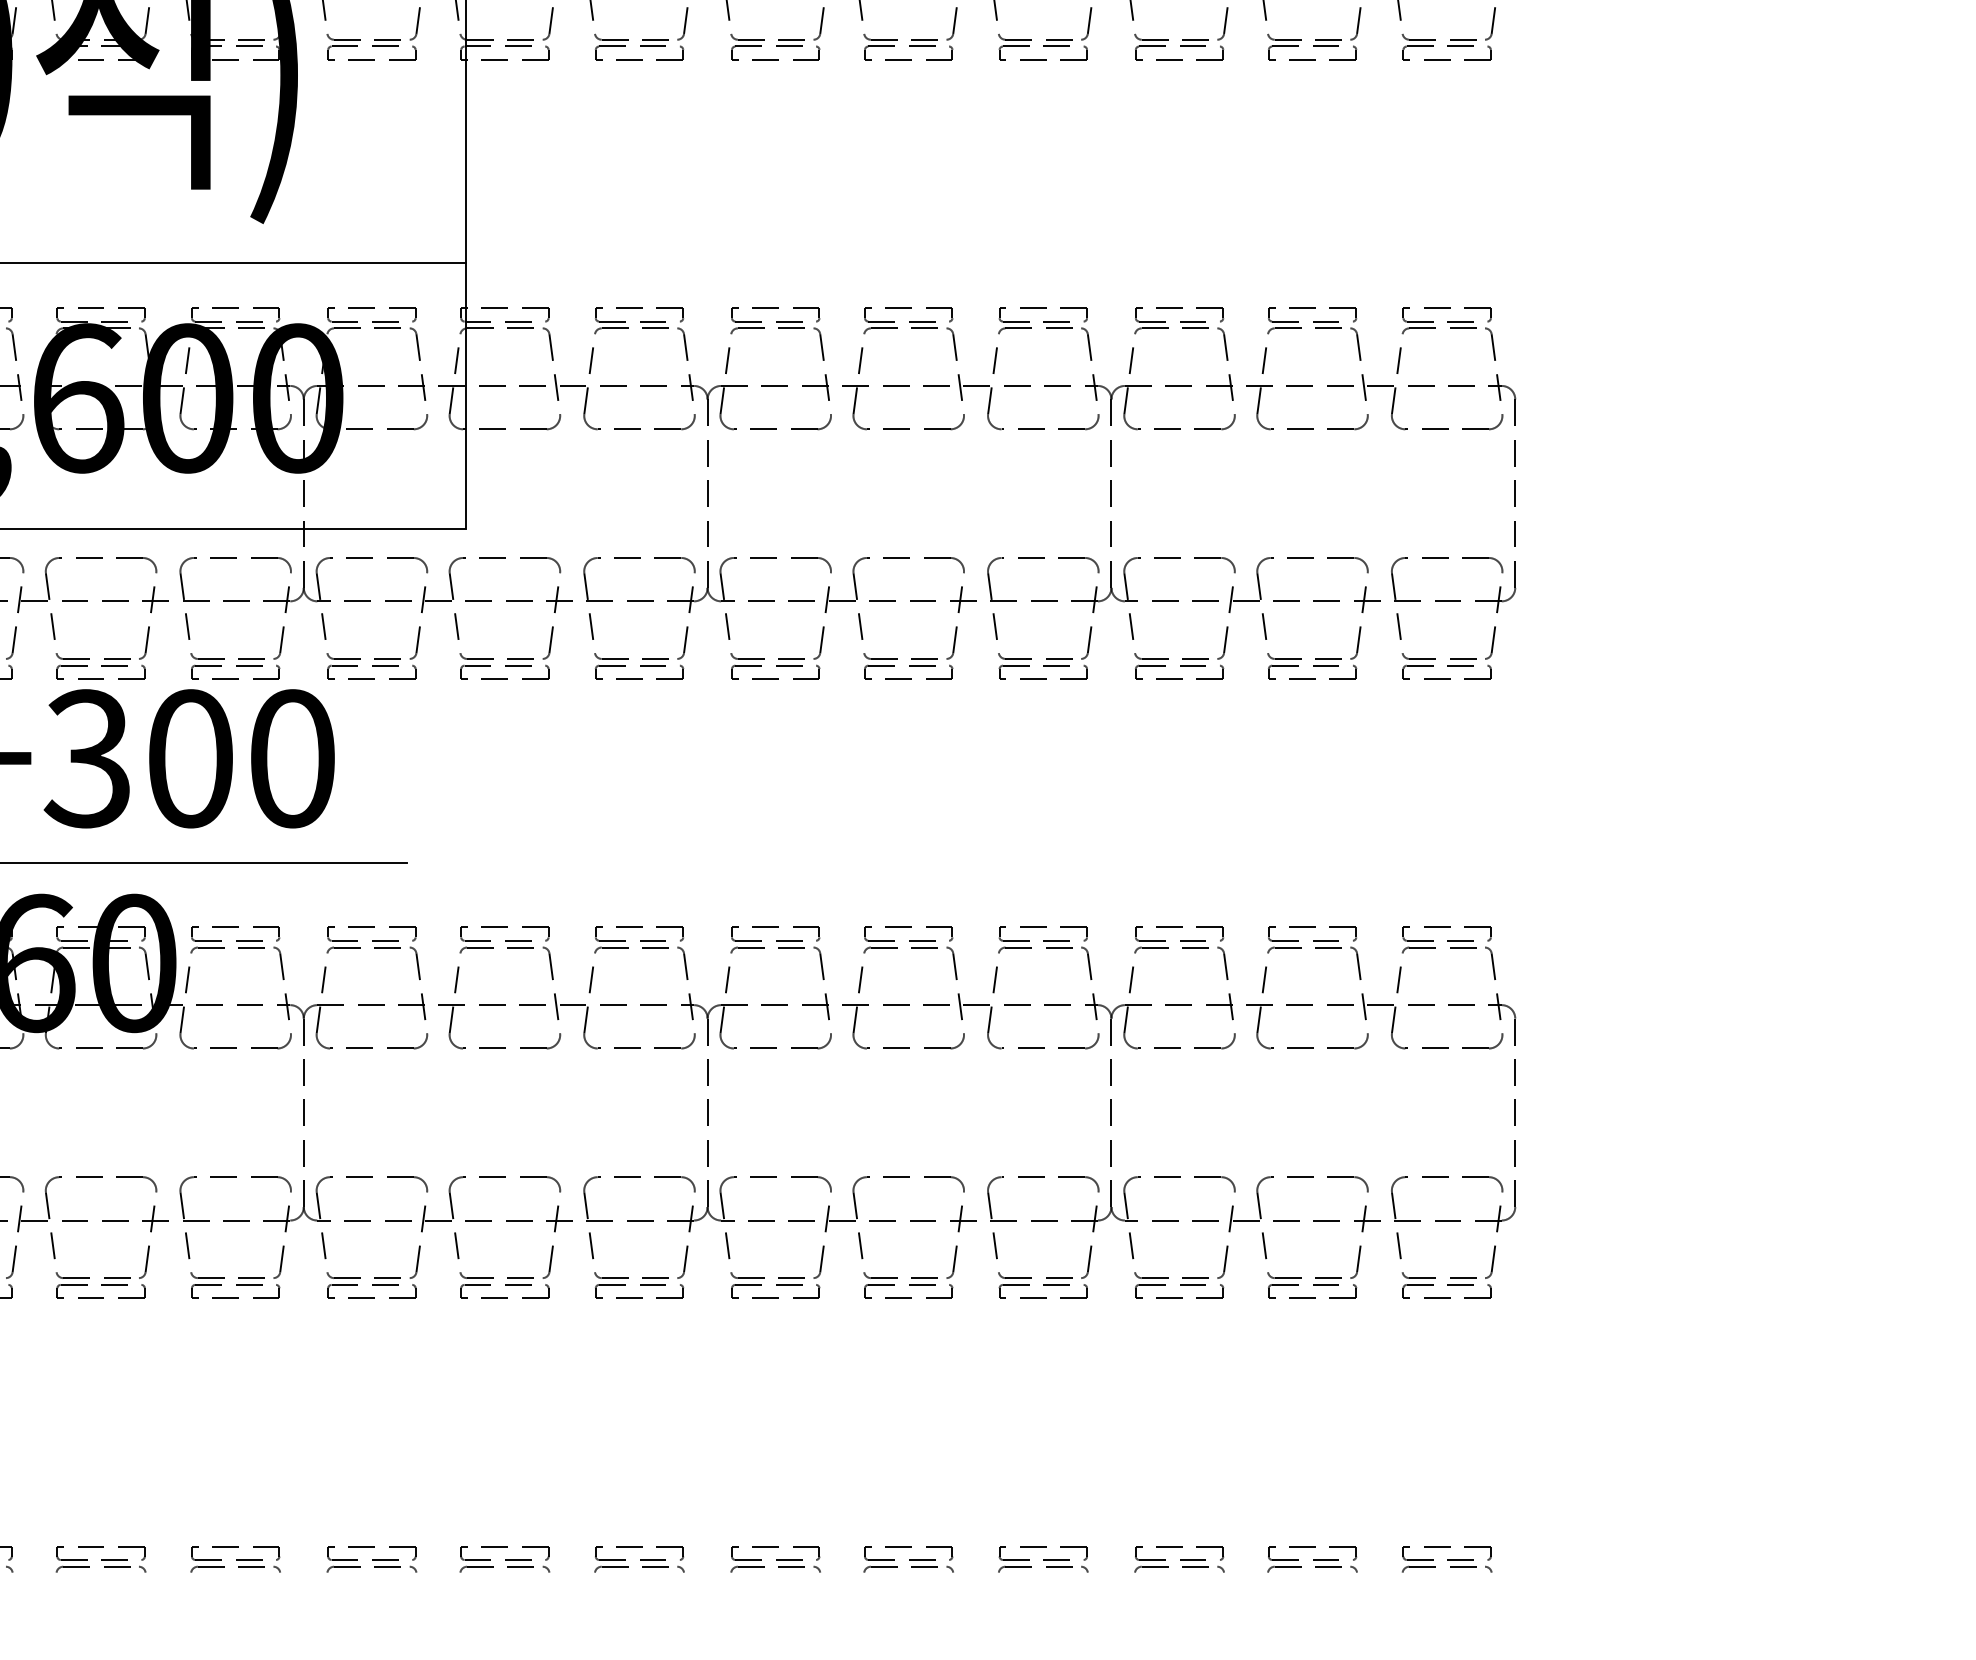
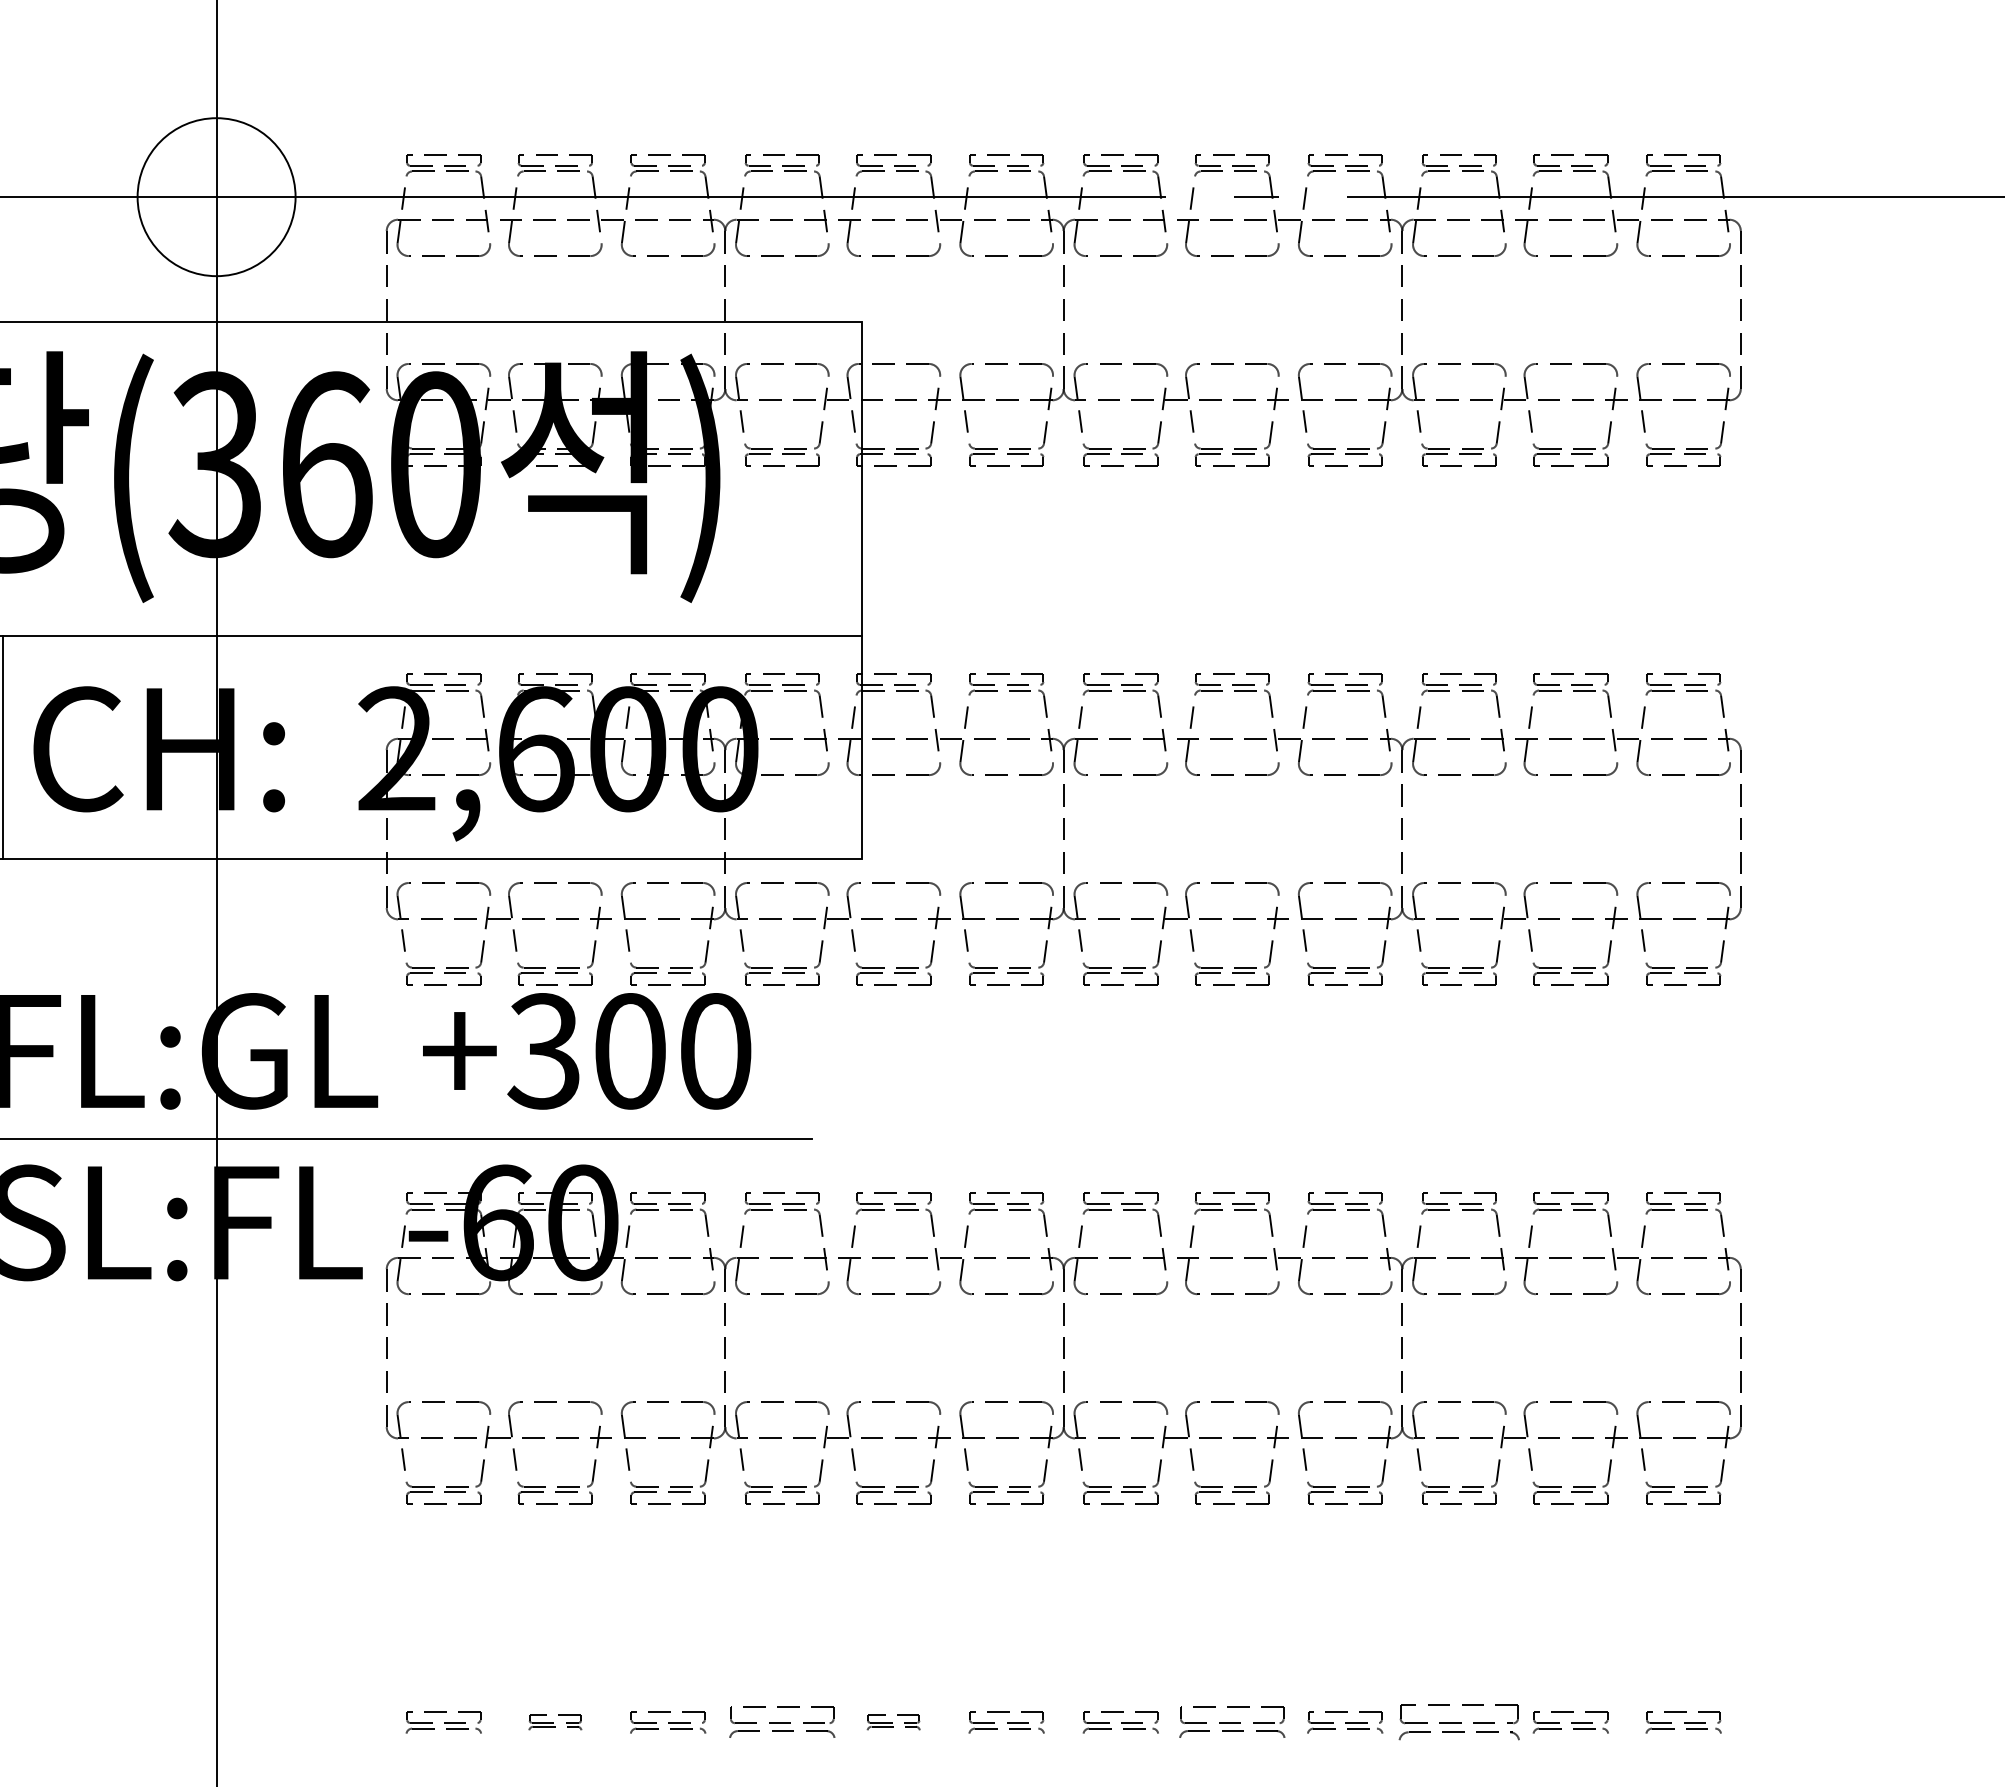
part: (101, 1559) -> (555, 1722), size x0.7
part: (372, 1559) -> (782, 1722), size x1.4
part: (504, 1559) -> (893, 1722), size x0.7
part: (908, 1559) -> (1232, 1722), size x1.4
part: (1179, 1559) -> (1459, 1722), size x1.6

